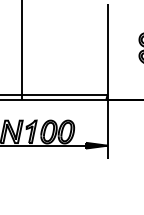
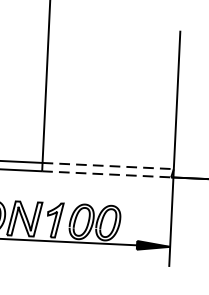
line: (65, 94) -> (109, 165), solid -> dashed
line: (64, 100) -> (107, 174), solid -> dashed

